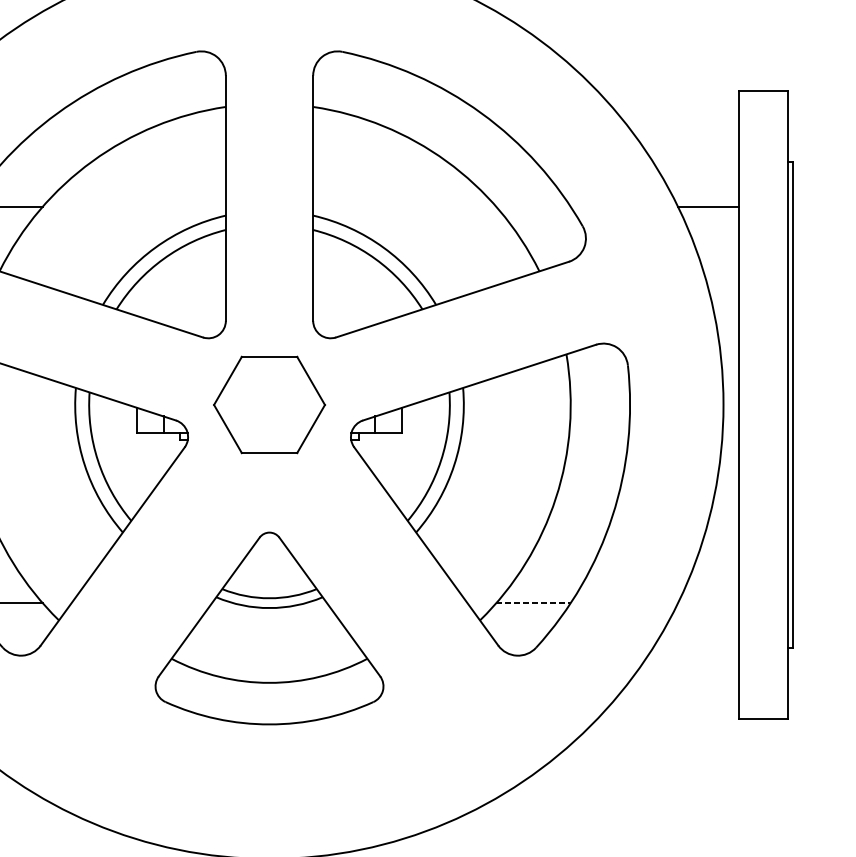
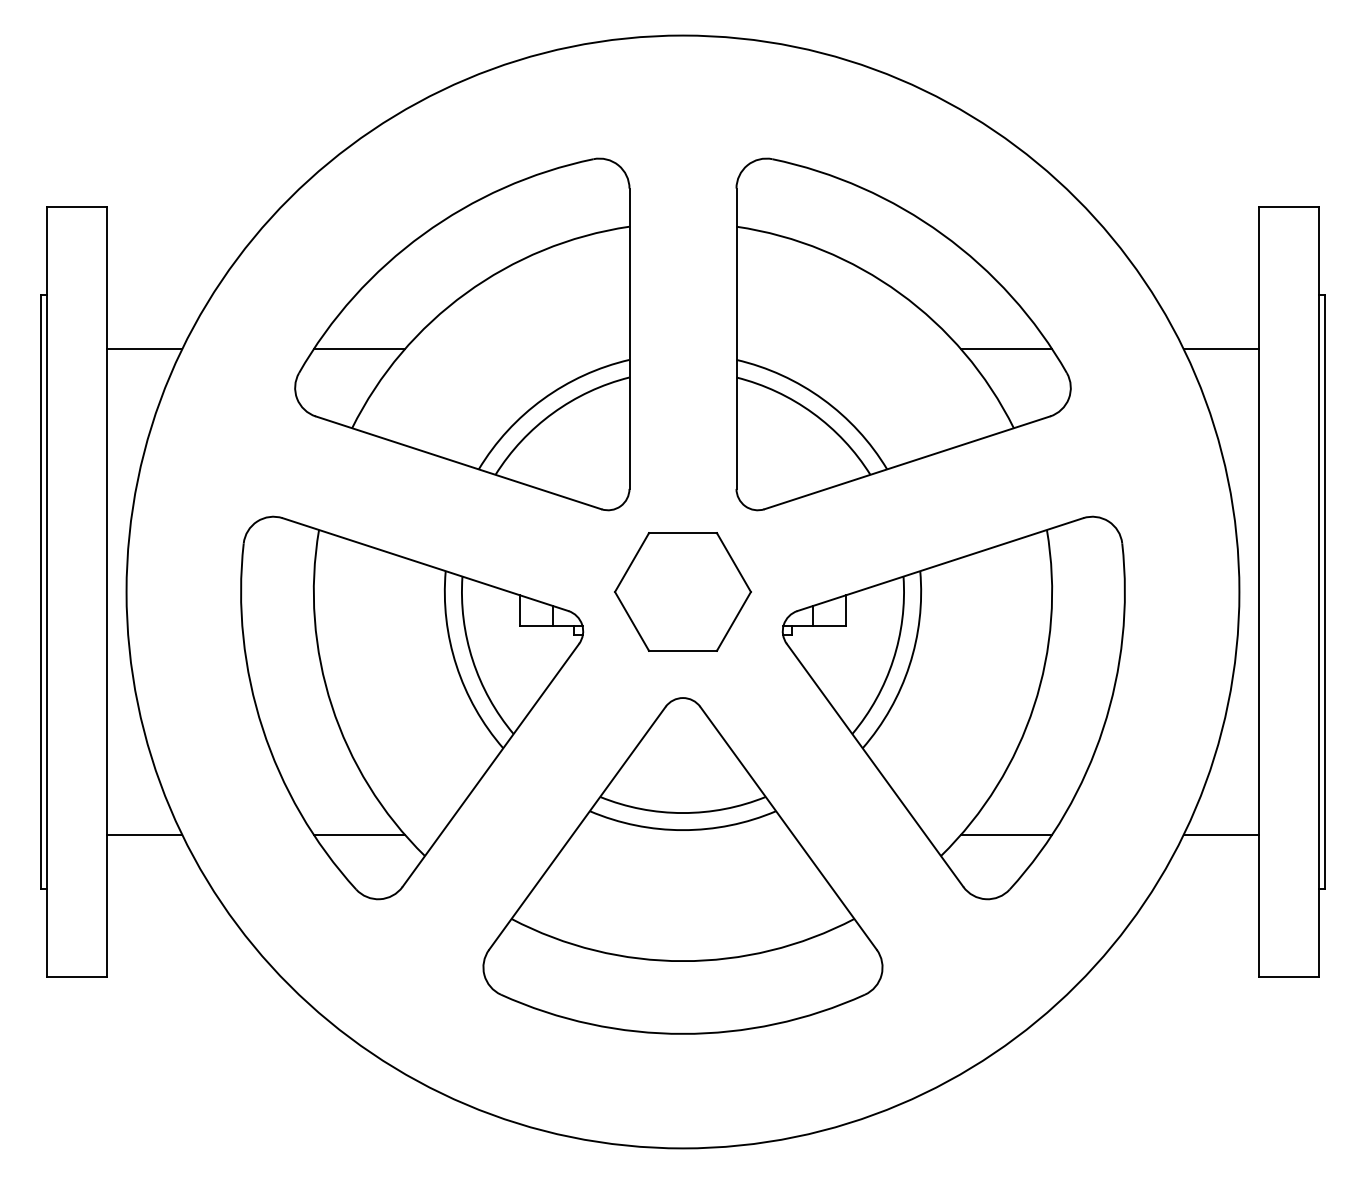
line: (533, 207) -> (1006, 349), added
line: (533, 602) -> (1006, 834), dashed -> solid
line: (708, 602) -> (1220, 834), added
part: (269, 628) -> (682, 865), size x1.43

